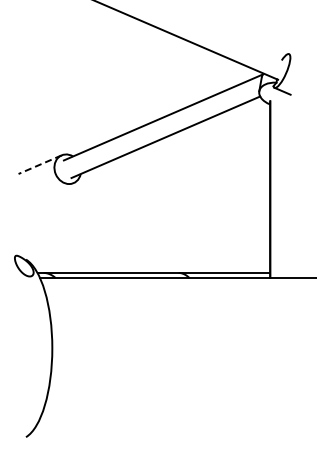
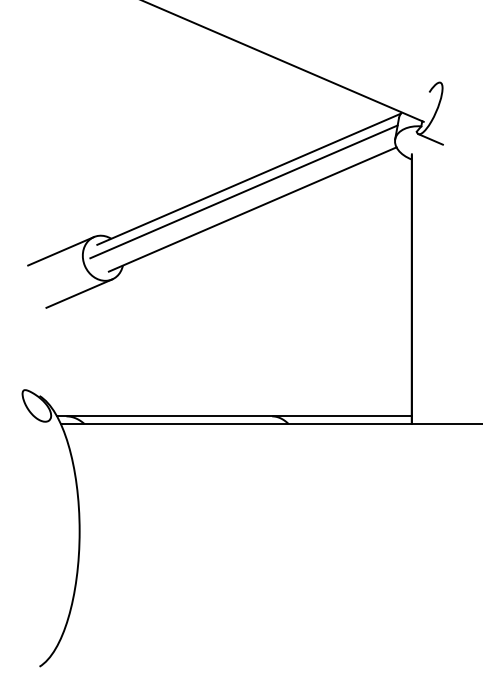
line: (159, 125) -> (243, 191), added
line: (40, 164) -> (61, 251), dashed -> solid
line: (51, 192) -> (78, 293), added

